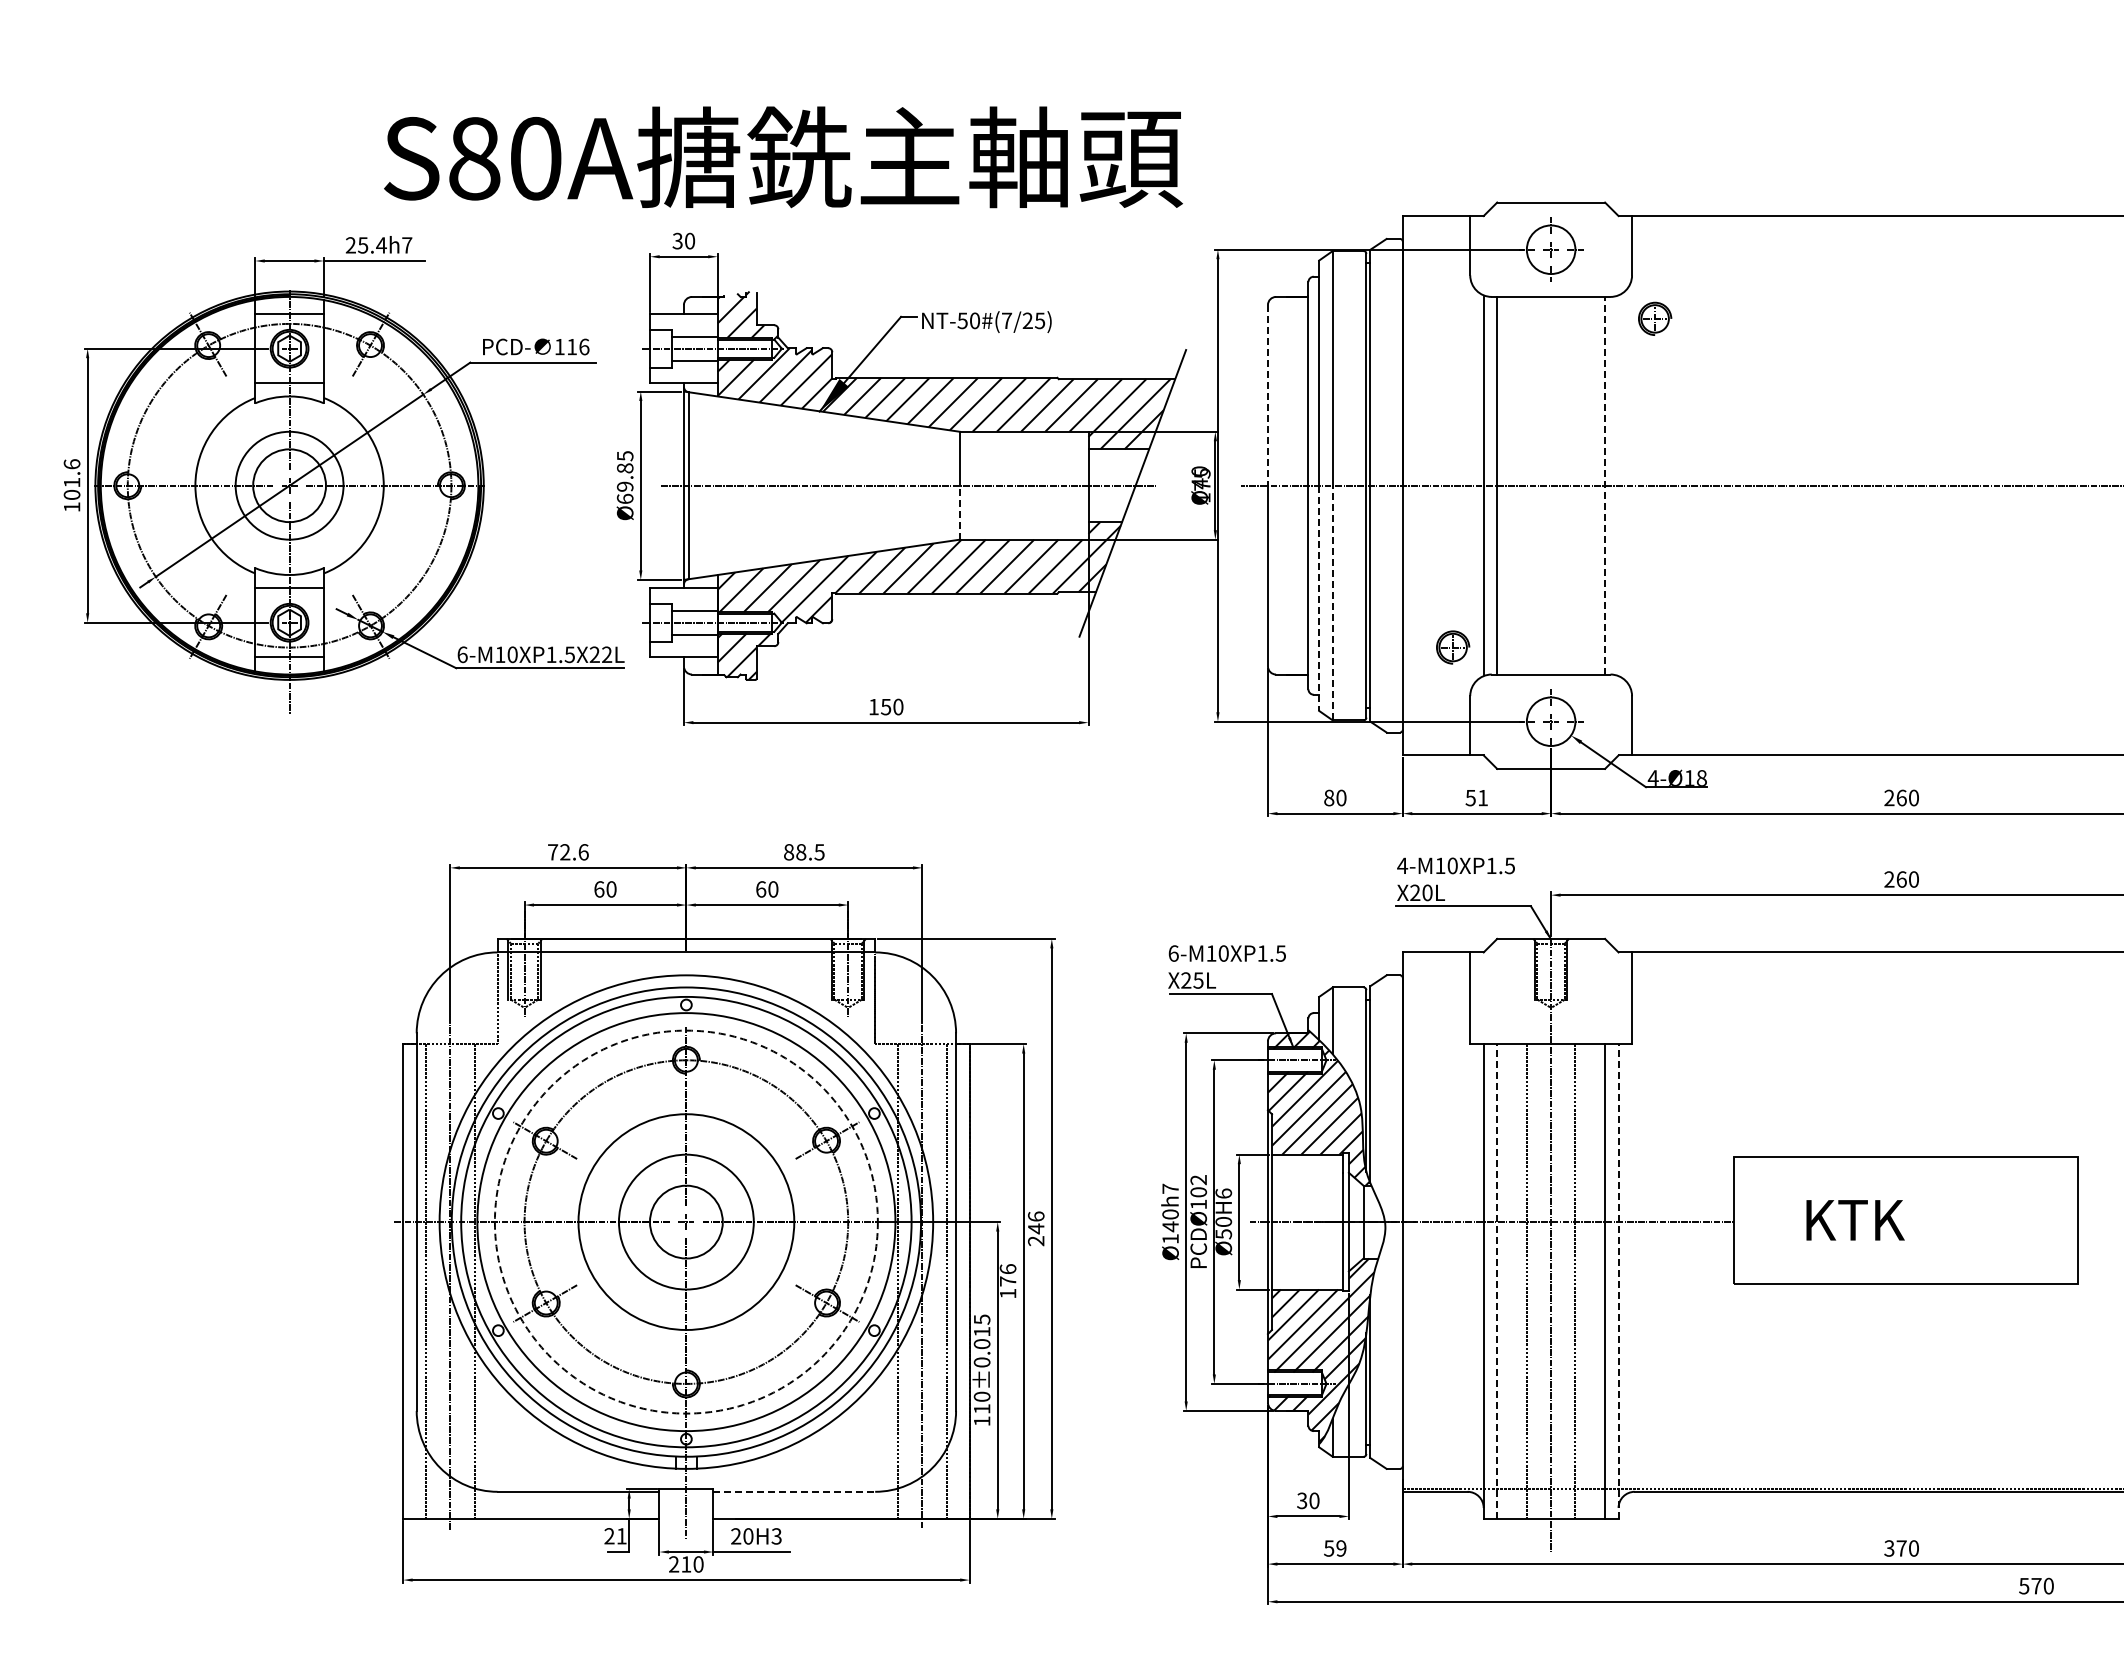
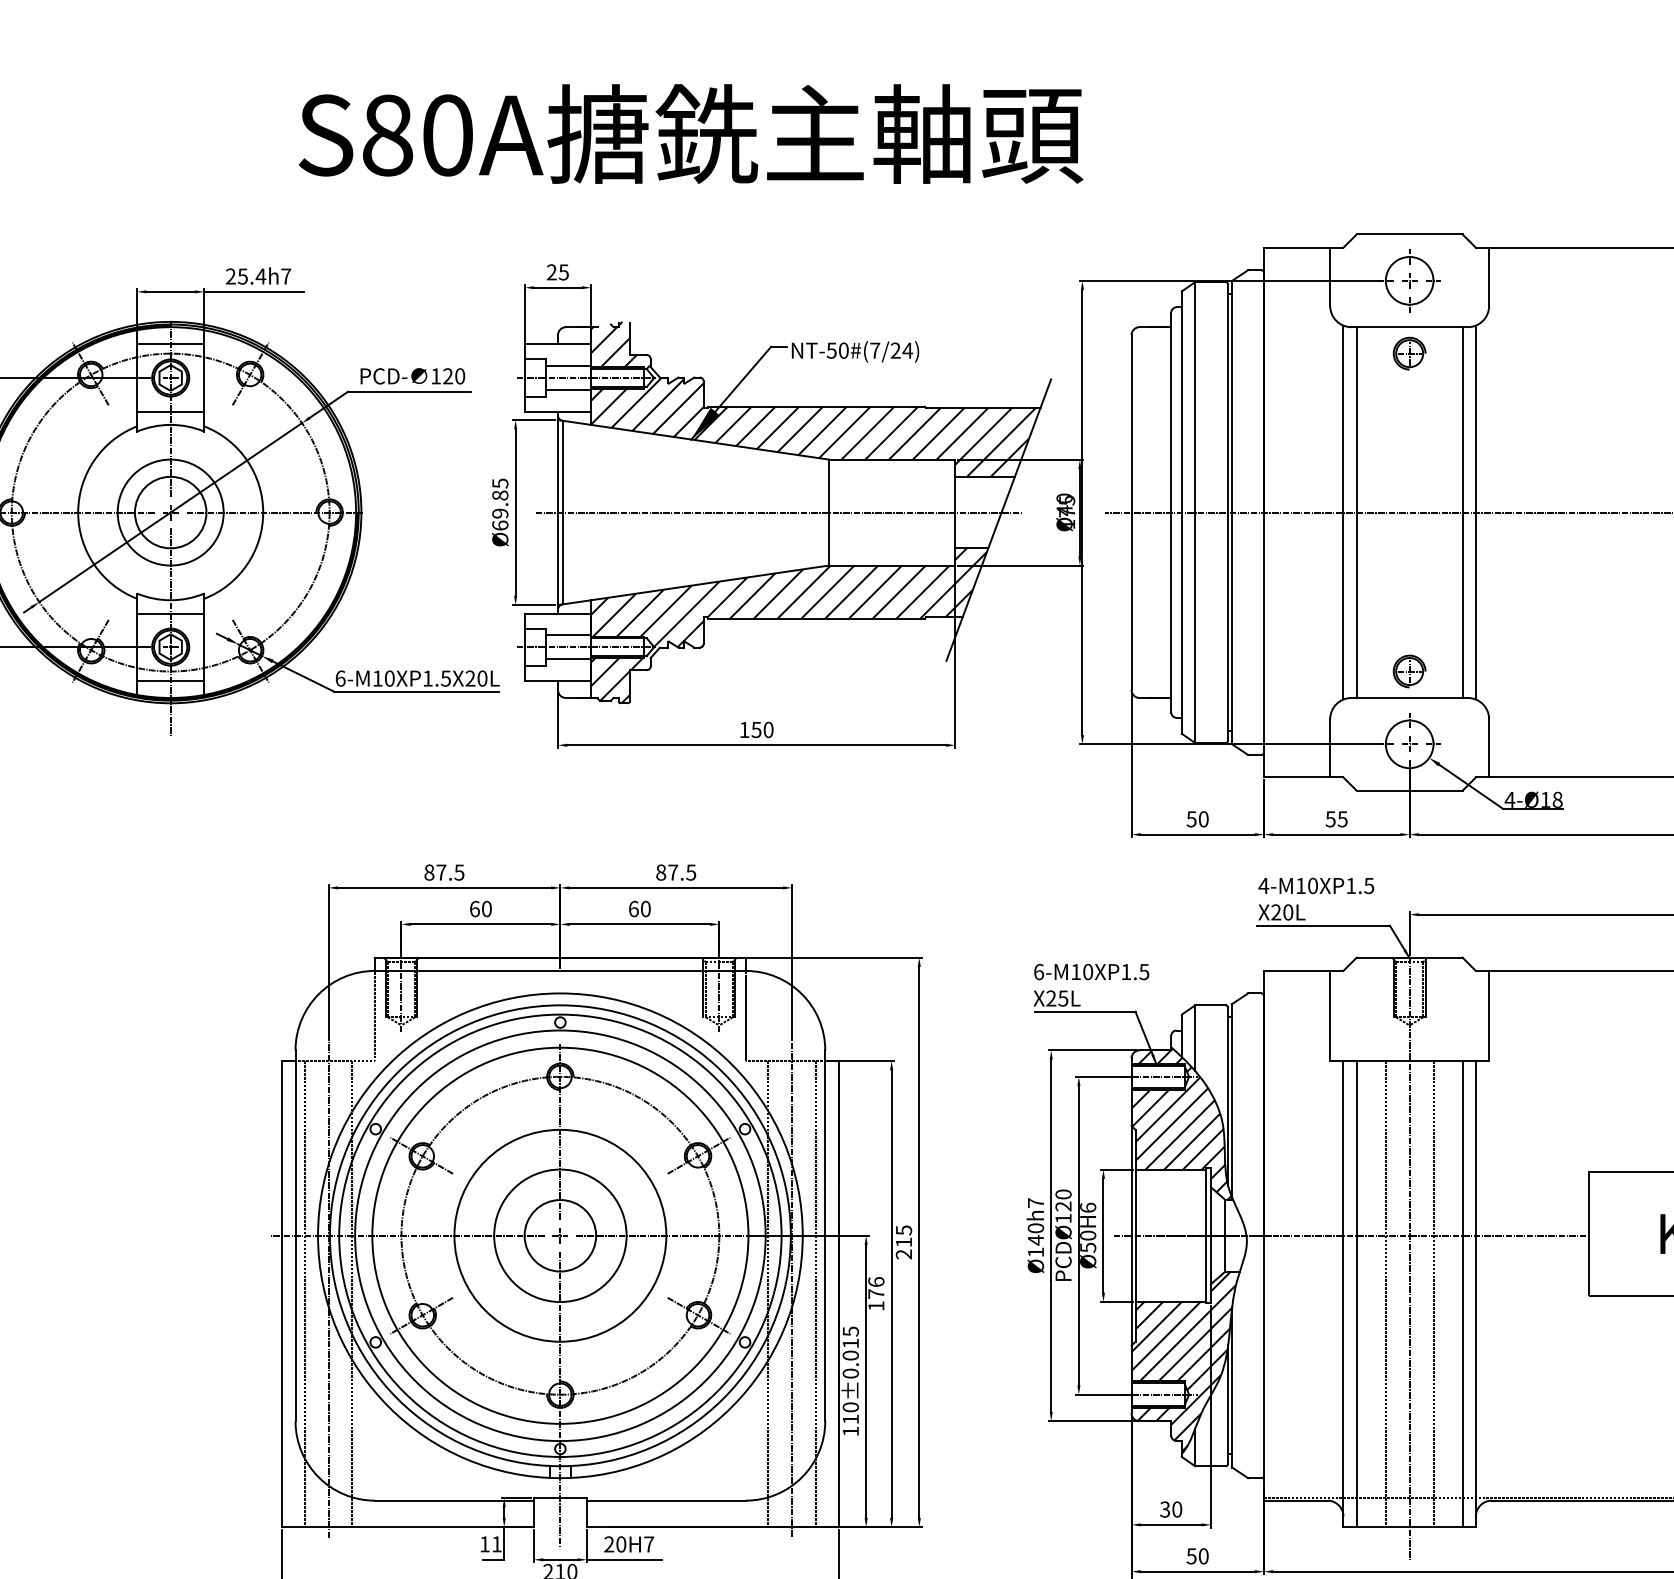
text: (783, 157) -> (691, 134), moved
text: (683, 240) -> (557, 271), 30 -> 25
part: (1655, 318) -> (1410, 353), moved
text: (1039, 320) -> (907, 350), NT-50#(7/25) -> NT-50#(7/24)
text: (578, 346) -> (454, 375), 116 -> 120
line: (1267, 395) -> (1131, 423), dashed -> solid
line: (1605, 485) -> (1463, 512), dashed -> solid
line: (1618, 485) -> (1475, 512), added
line: (959, 512) -> (828, 538), dashed -> solid
line: (1319, 598) -> (1182, 623), dashed -> solid
line: (1332, 602) -> (1194, 627), dashed -> solid
part: (1453, 647) -> (1410, 671), moved
text: (607, 654) -> (482, 678), 6-M10XP1.5X22L -> 6-M10XP1.5X20L
text: (1329, 797) -> (1191, 818), 80 -> 50
text: (1482, 798) -> (1342, 819), 51 -> 55
text: (568, 852) -> (444, 872), 72.6 -> 87.5
text: (801, 852) -> (673, 872), 88.5 -> 87.5
text: (1198, 1186) -> (1063, 1200), PCDØ102 -> PCDØ120
circle: (685, 1221) -> (559, 1235), dashed -> solid
text: (1036, 1222) -> (904, 1236), 246 -> 215
line: (1497, 1280) -> (1356, 1293), dashed -> solid
line: (1618, 1280) -> (1475, 1293), dashed -> solid
line: (794, 1491) -> (666, 1500), dashed -> solid
text: (609, 1536) -> (484, 1544), 21 -> 11
text: (776, 1536) -> (648, 1544), 20H3 -> 20H7
text: (1341, 1548) -> (1203, 1556), 59 -> 50

